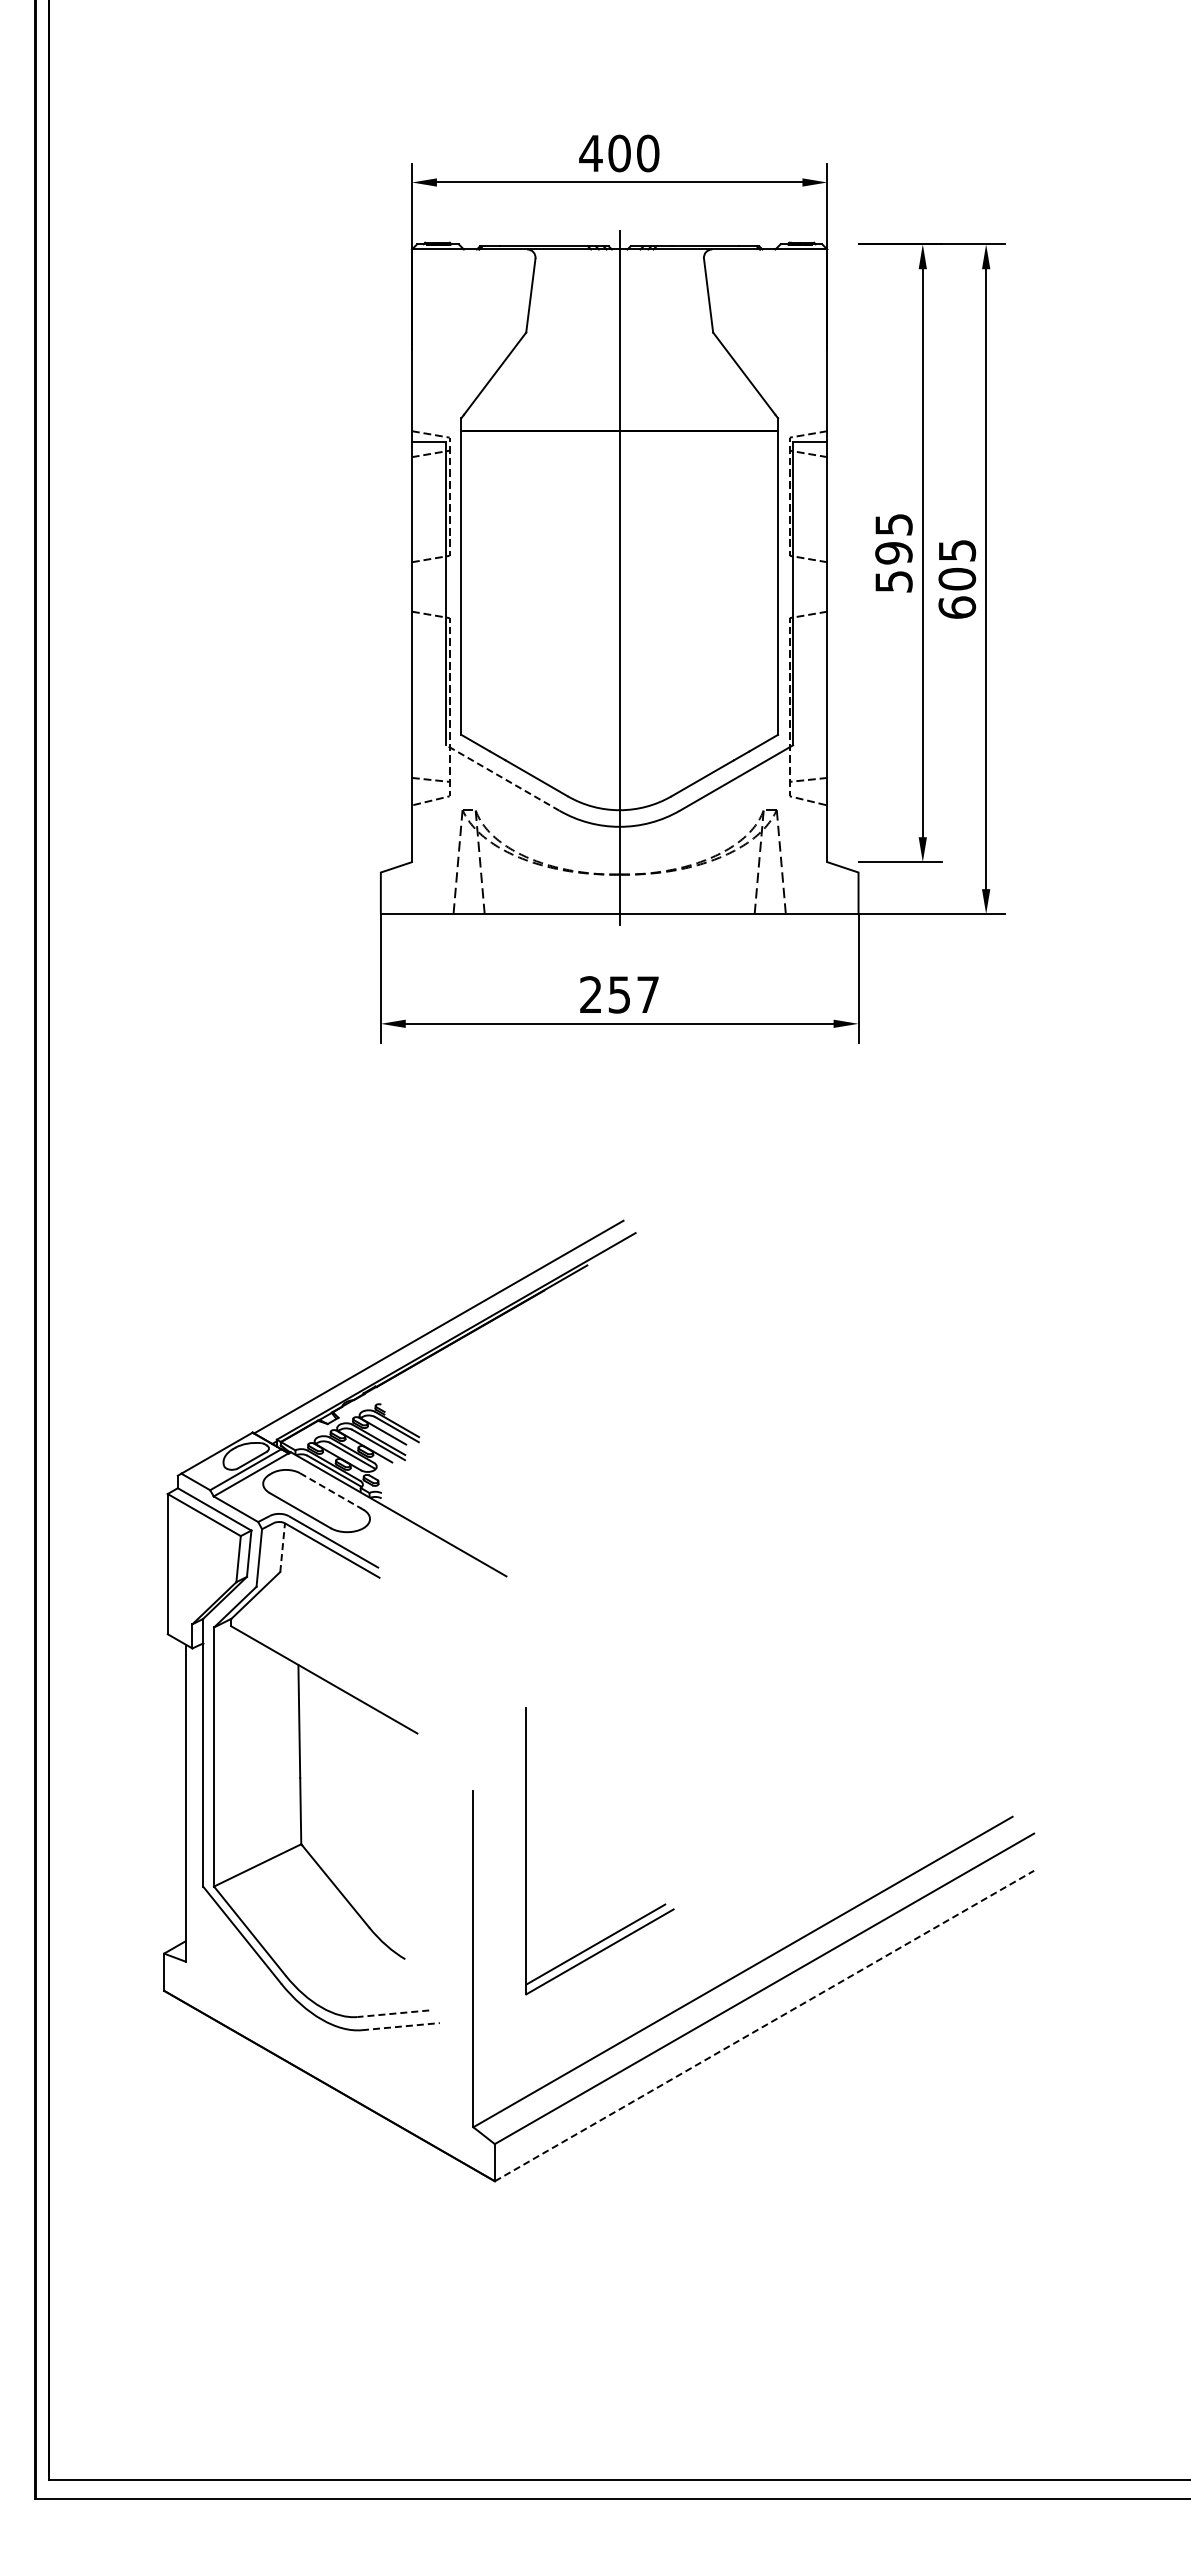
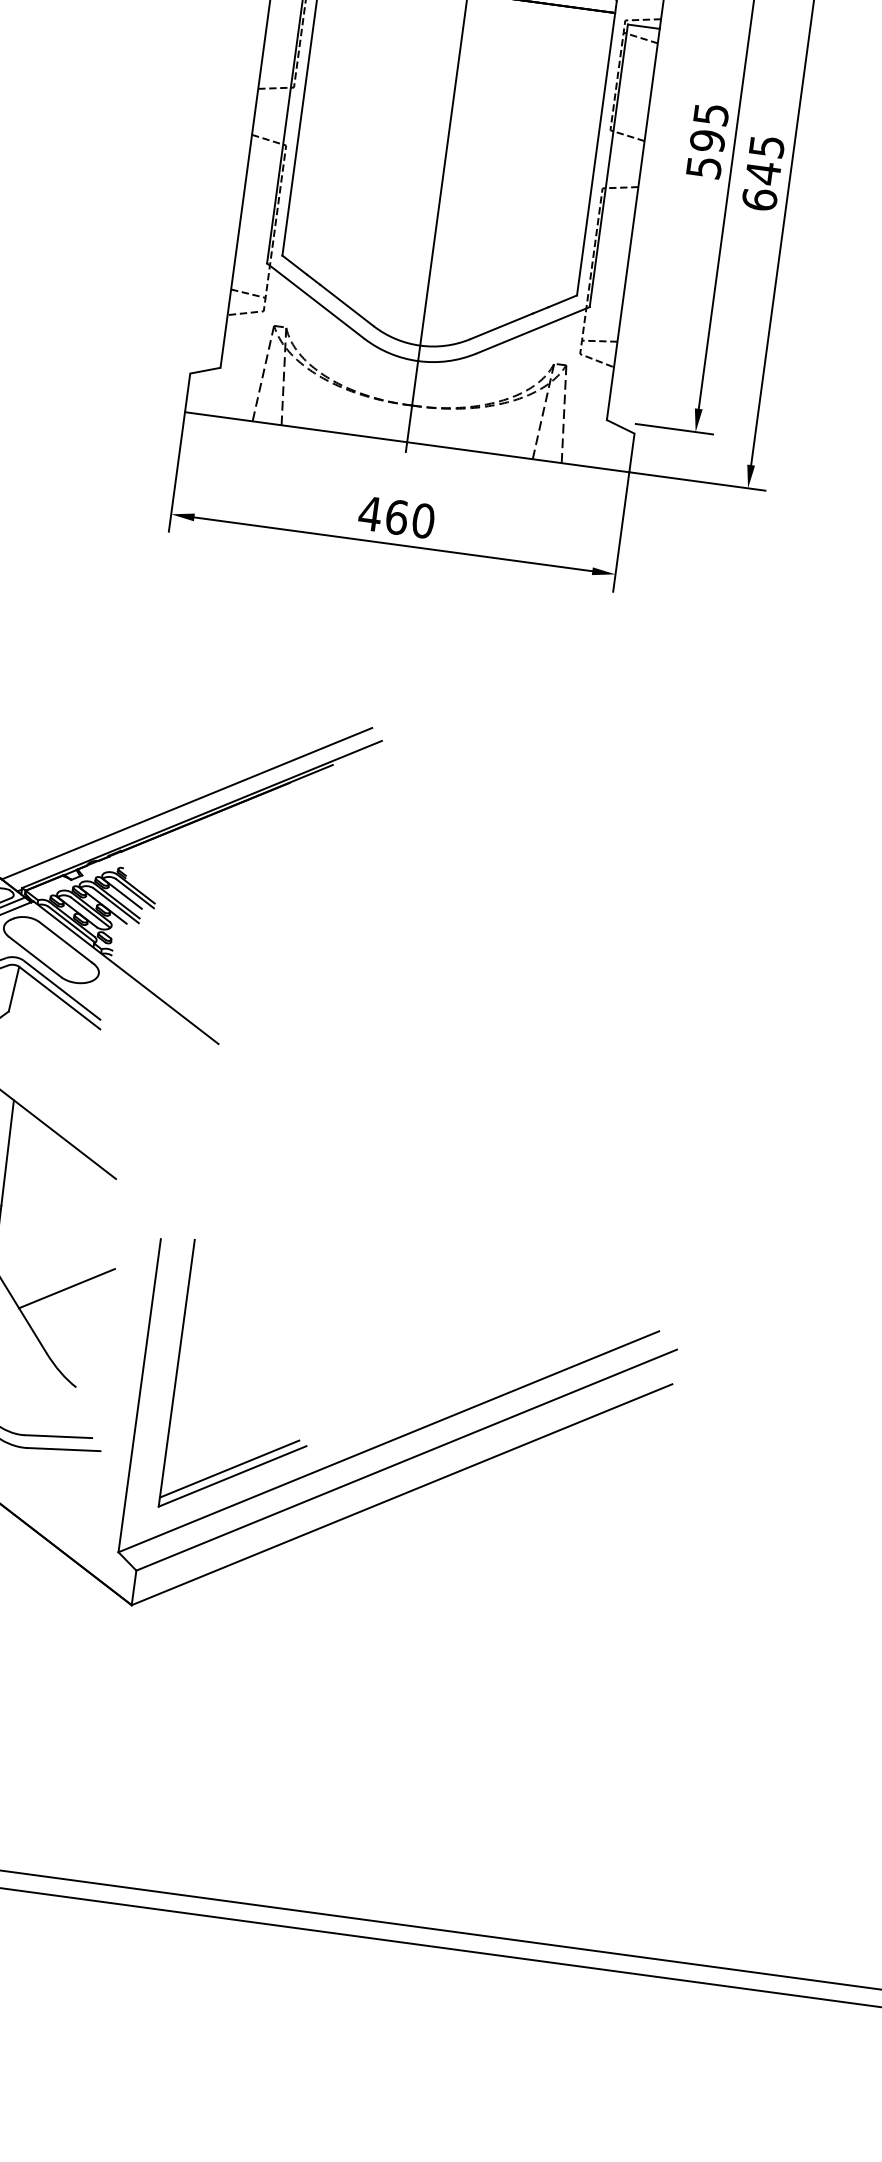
text: (957, 579) -> (763, 173), 605 -> 645
line: (502, 777) -> (315, 300), dashed -> solid
text: (619, 994) -> (396, 517), 257 -> 460
line: (331, 1491) -> (66, 943), dashed -> solid
line: (282, 1547) -> (13, 989), dashed -> solid
part: (526, 1851) -> (176, 1373), moved
line: (381, 1855) -> (67, 1287), added
line: (393, 2013) -> (58, 1436), dashed -> solid
line: (764, 2025) -> (402, 1494), dashed -> solid
line: (401, 2026) -> (64, 1449), dashed -> solid

